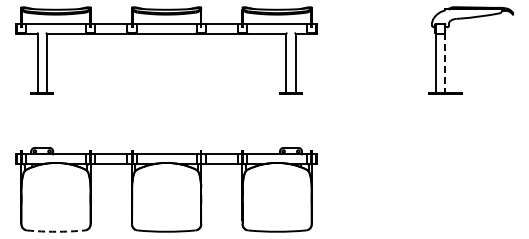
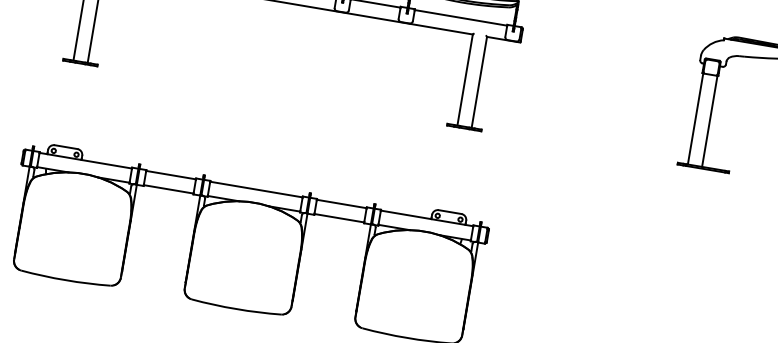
line: (444, 63) -> (709, 121), dashed -> solid
arc: (56, 231) -> (66, 279), dashed -> solid

